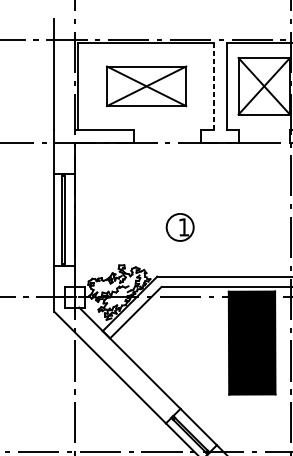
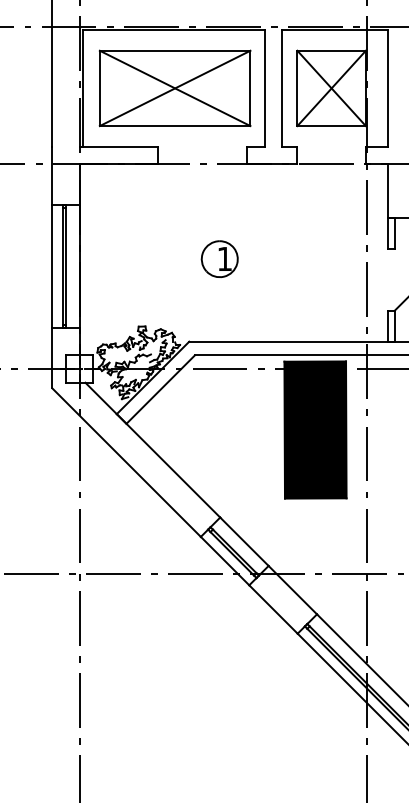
part: (146, 86) -> (174, 88), size x1.43
line: (213, 86) -> (264, 88), dashed -> solid
part: (179, 226) -> (219, 258), moved

